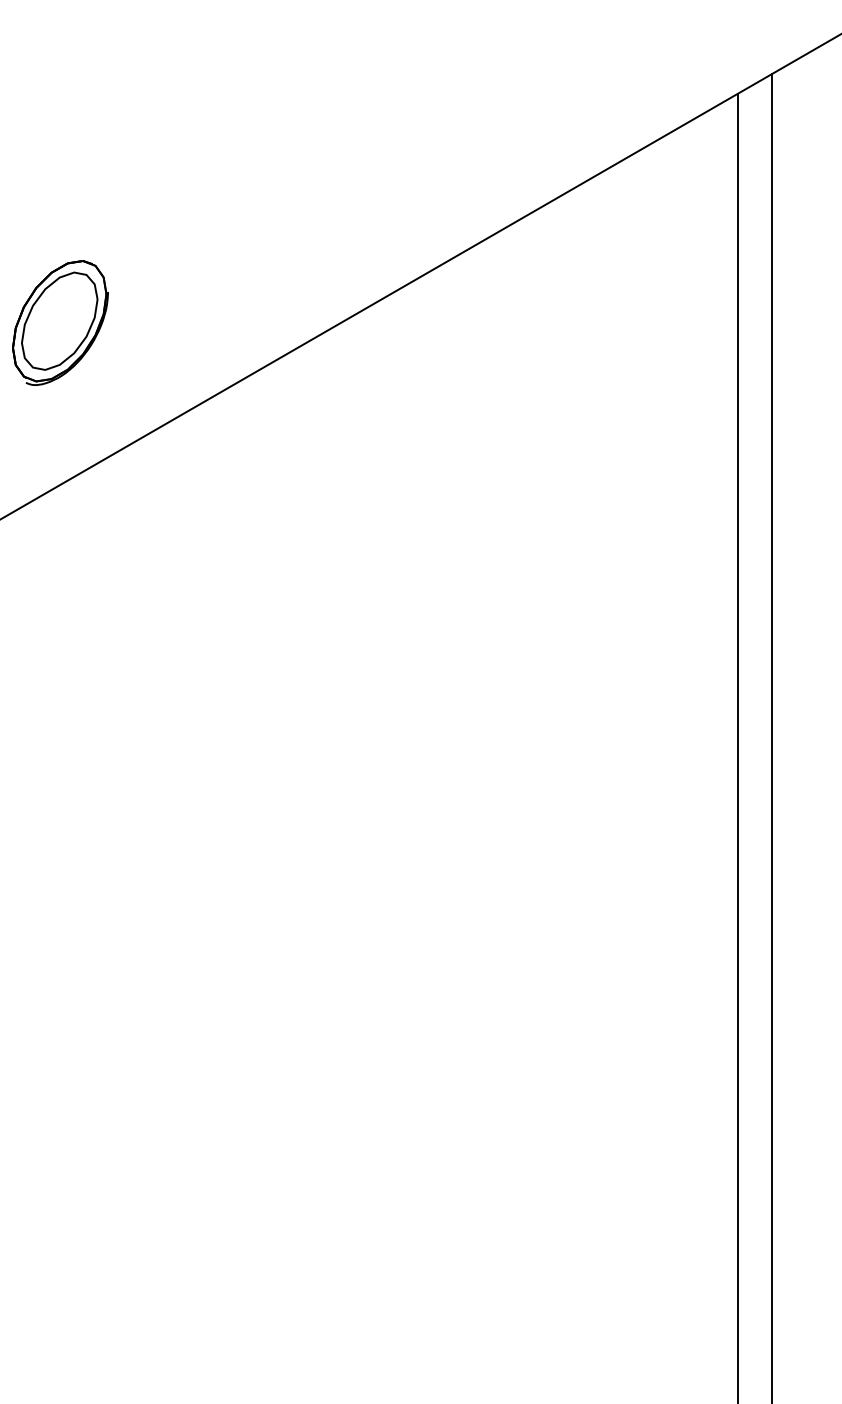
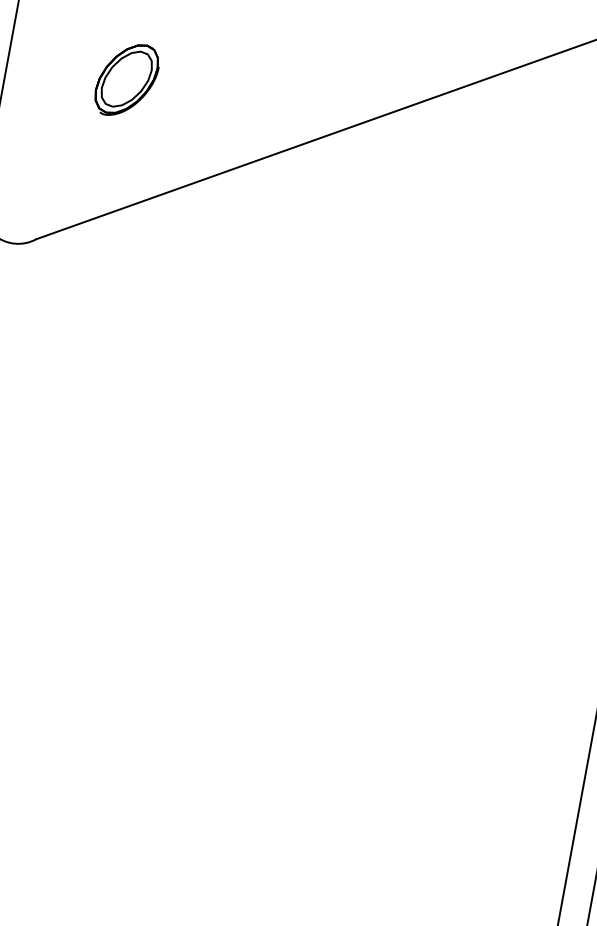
part: (60, 322) -> (127, 79), size x0.71

